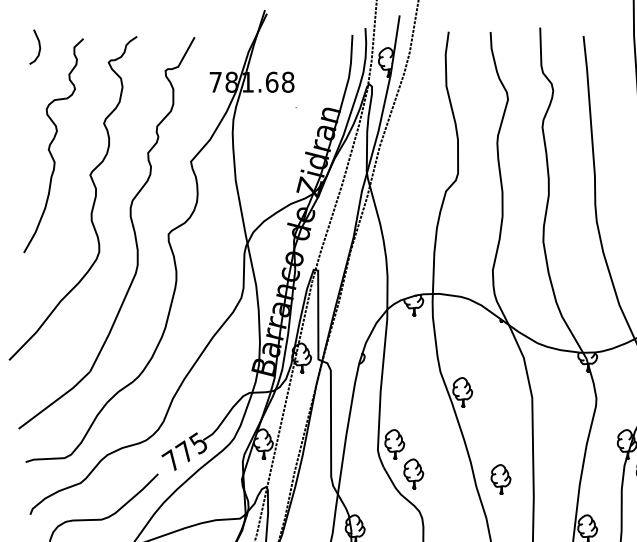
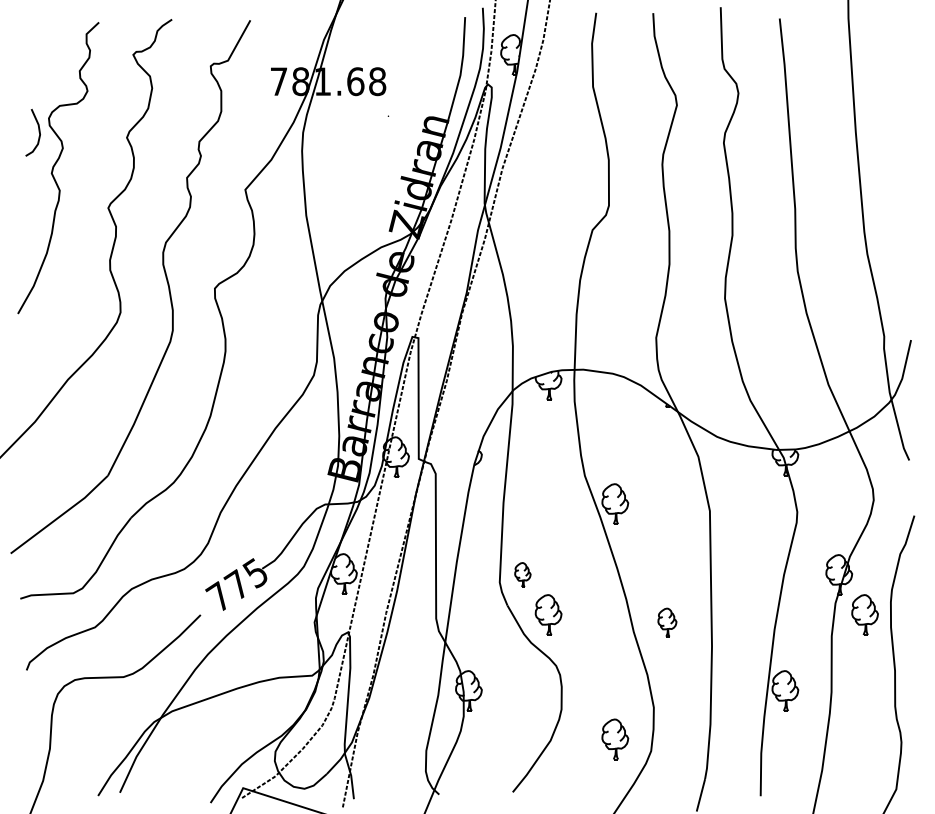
curve: (39, 46) -> (38, 132), moved
part: (394, 444) -> (522, 574), size x0.6
part: (501, 479) -> (667, 622), size x0.7

